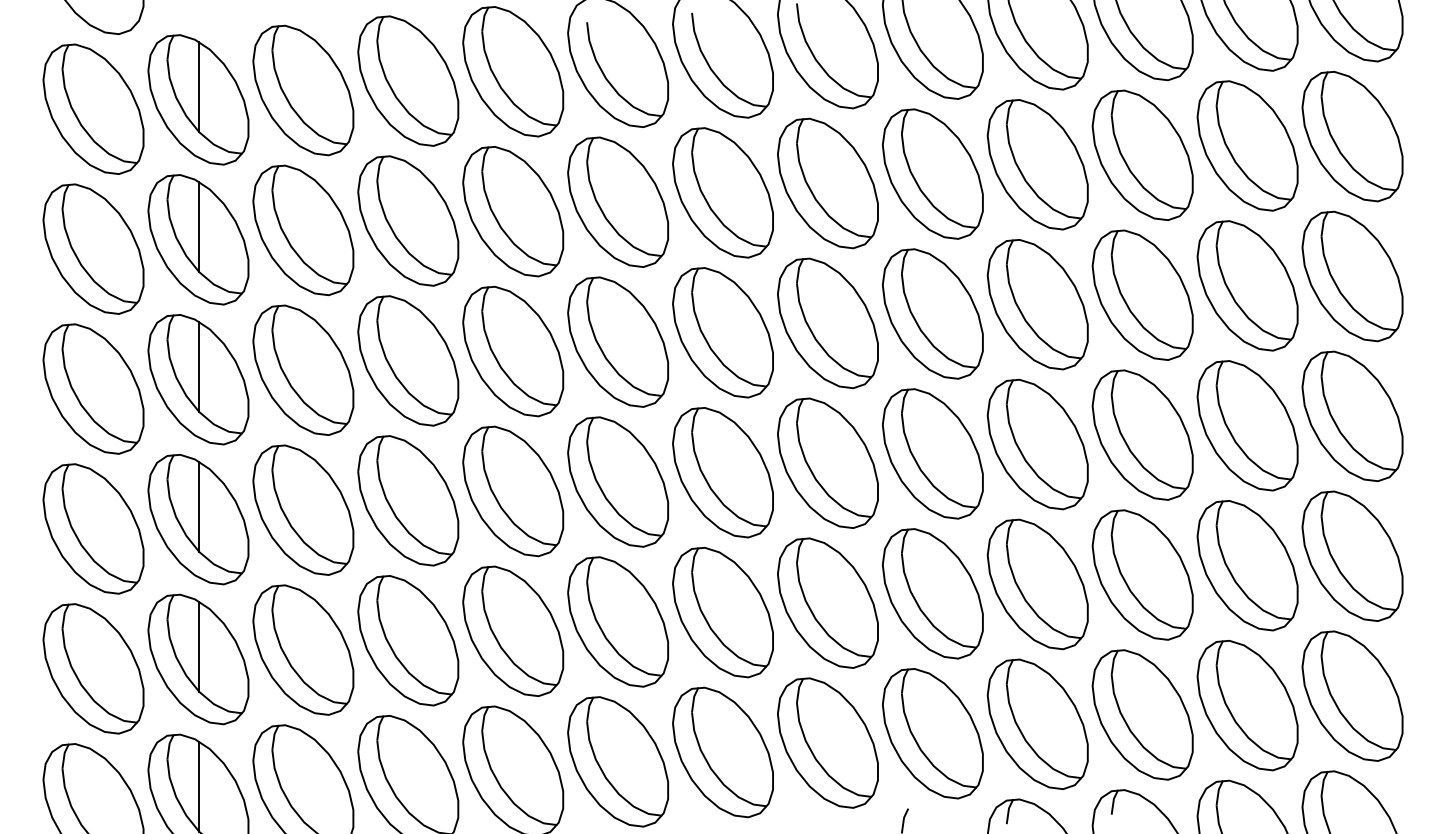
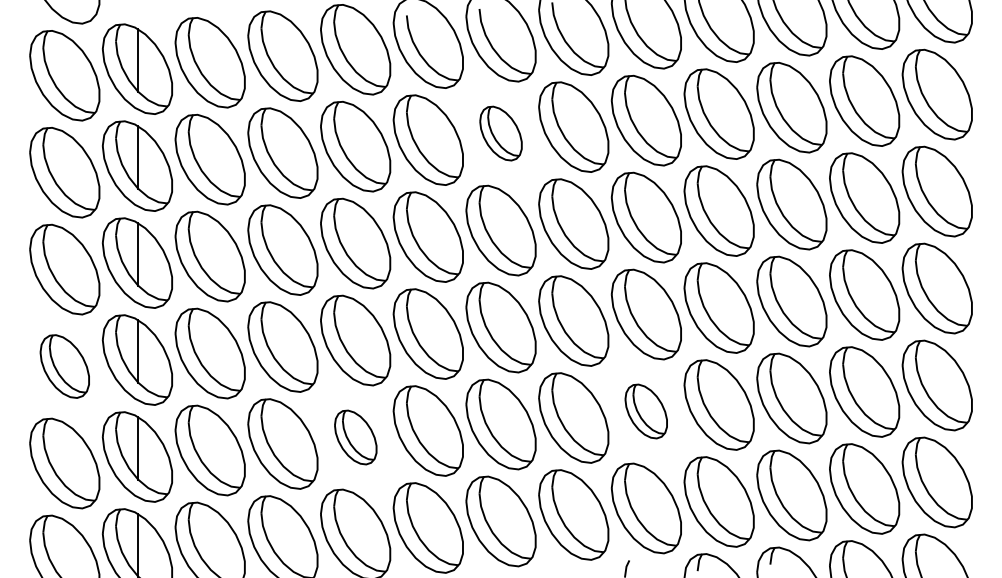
part: (722, 192) -> (500, 133), size x0.6
part: (93, 528) -> (64, 366), size x0.7
part: (931, 593) -> (645, 411), size x0.6
part: (513, 631) -> (355, 437), size x0.6

